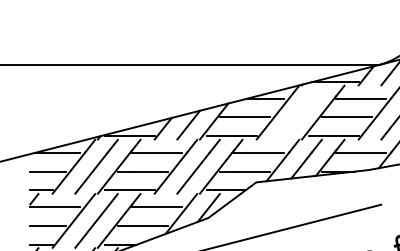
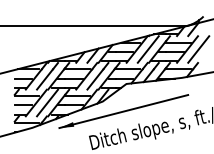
line: (298, 112) -> (147, 49), added

